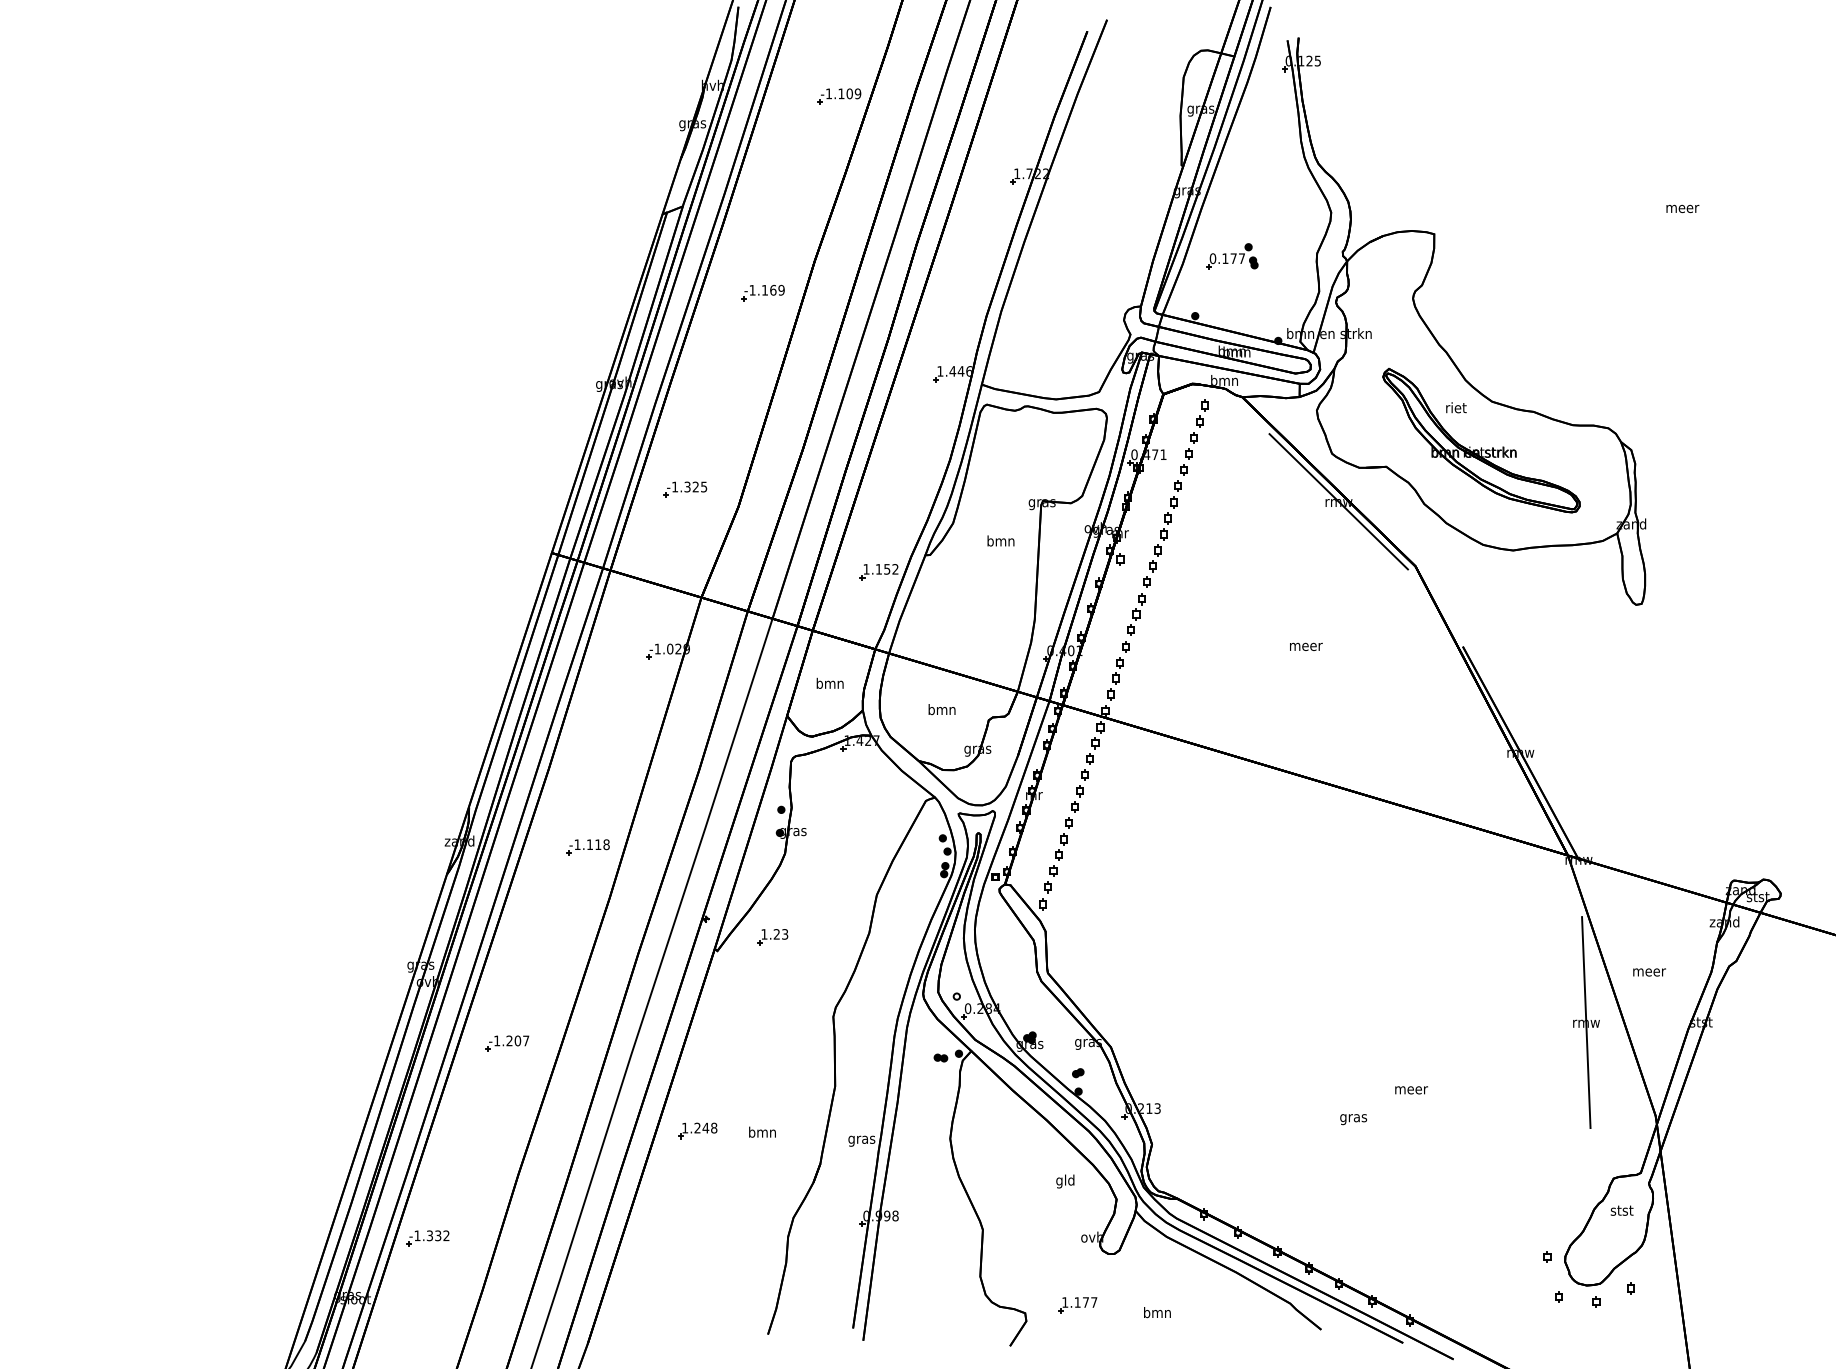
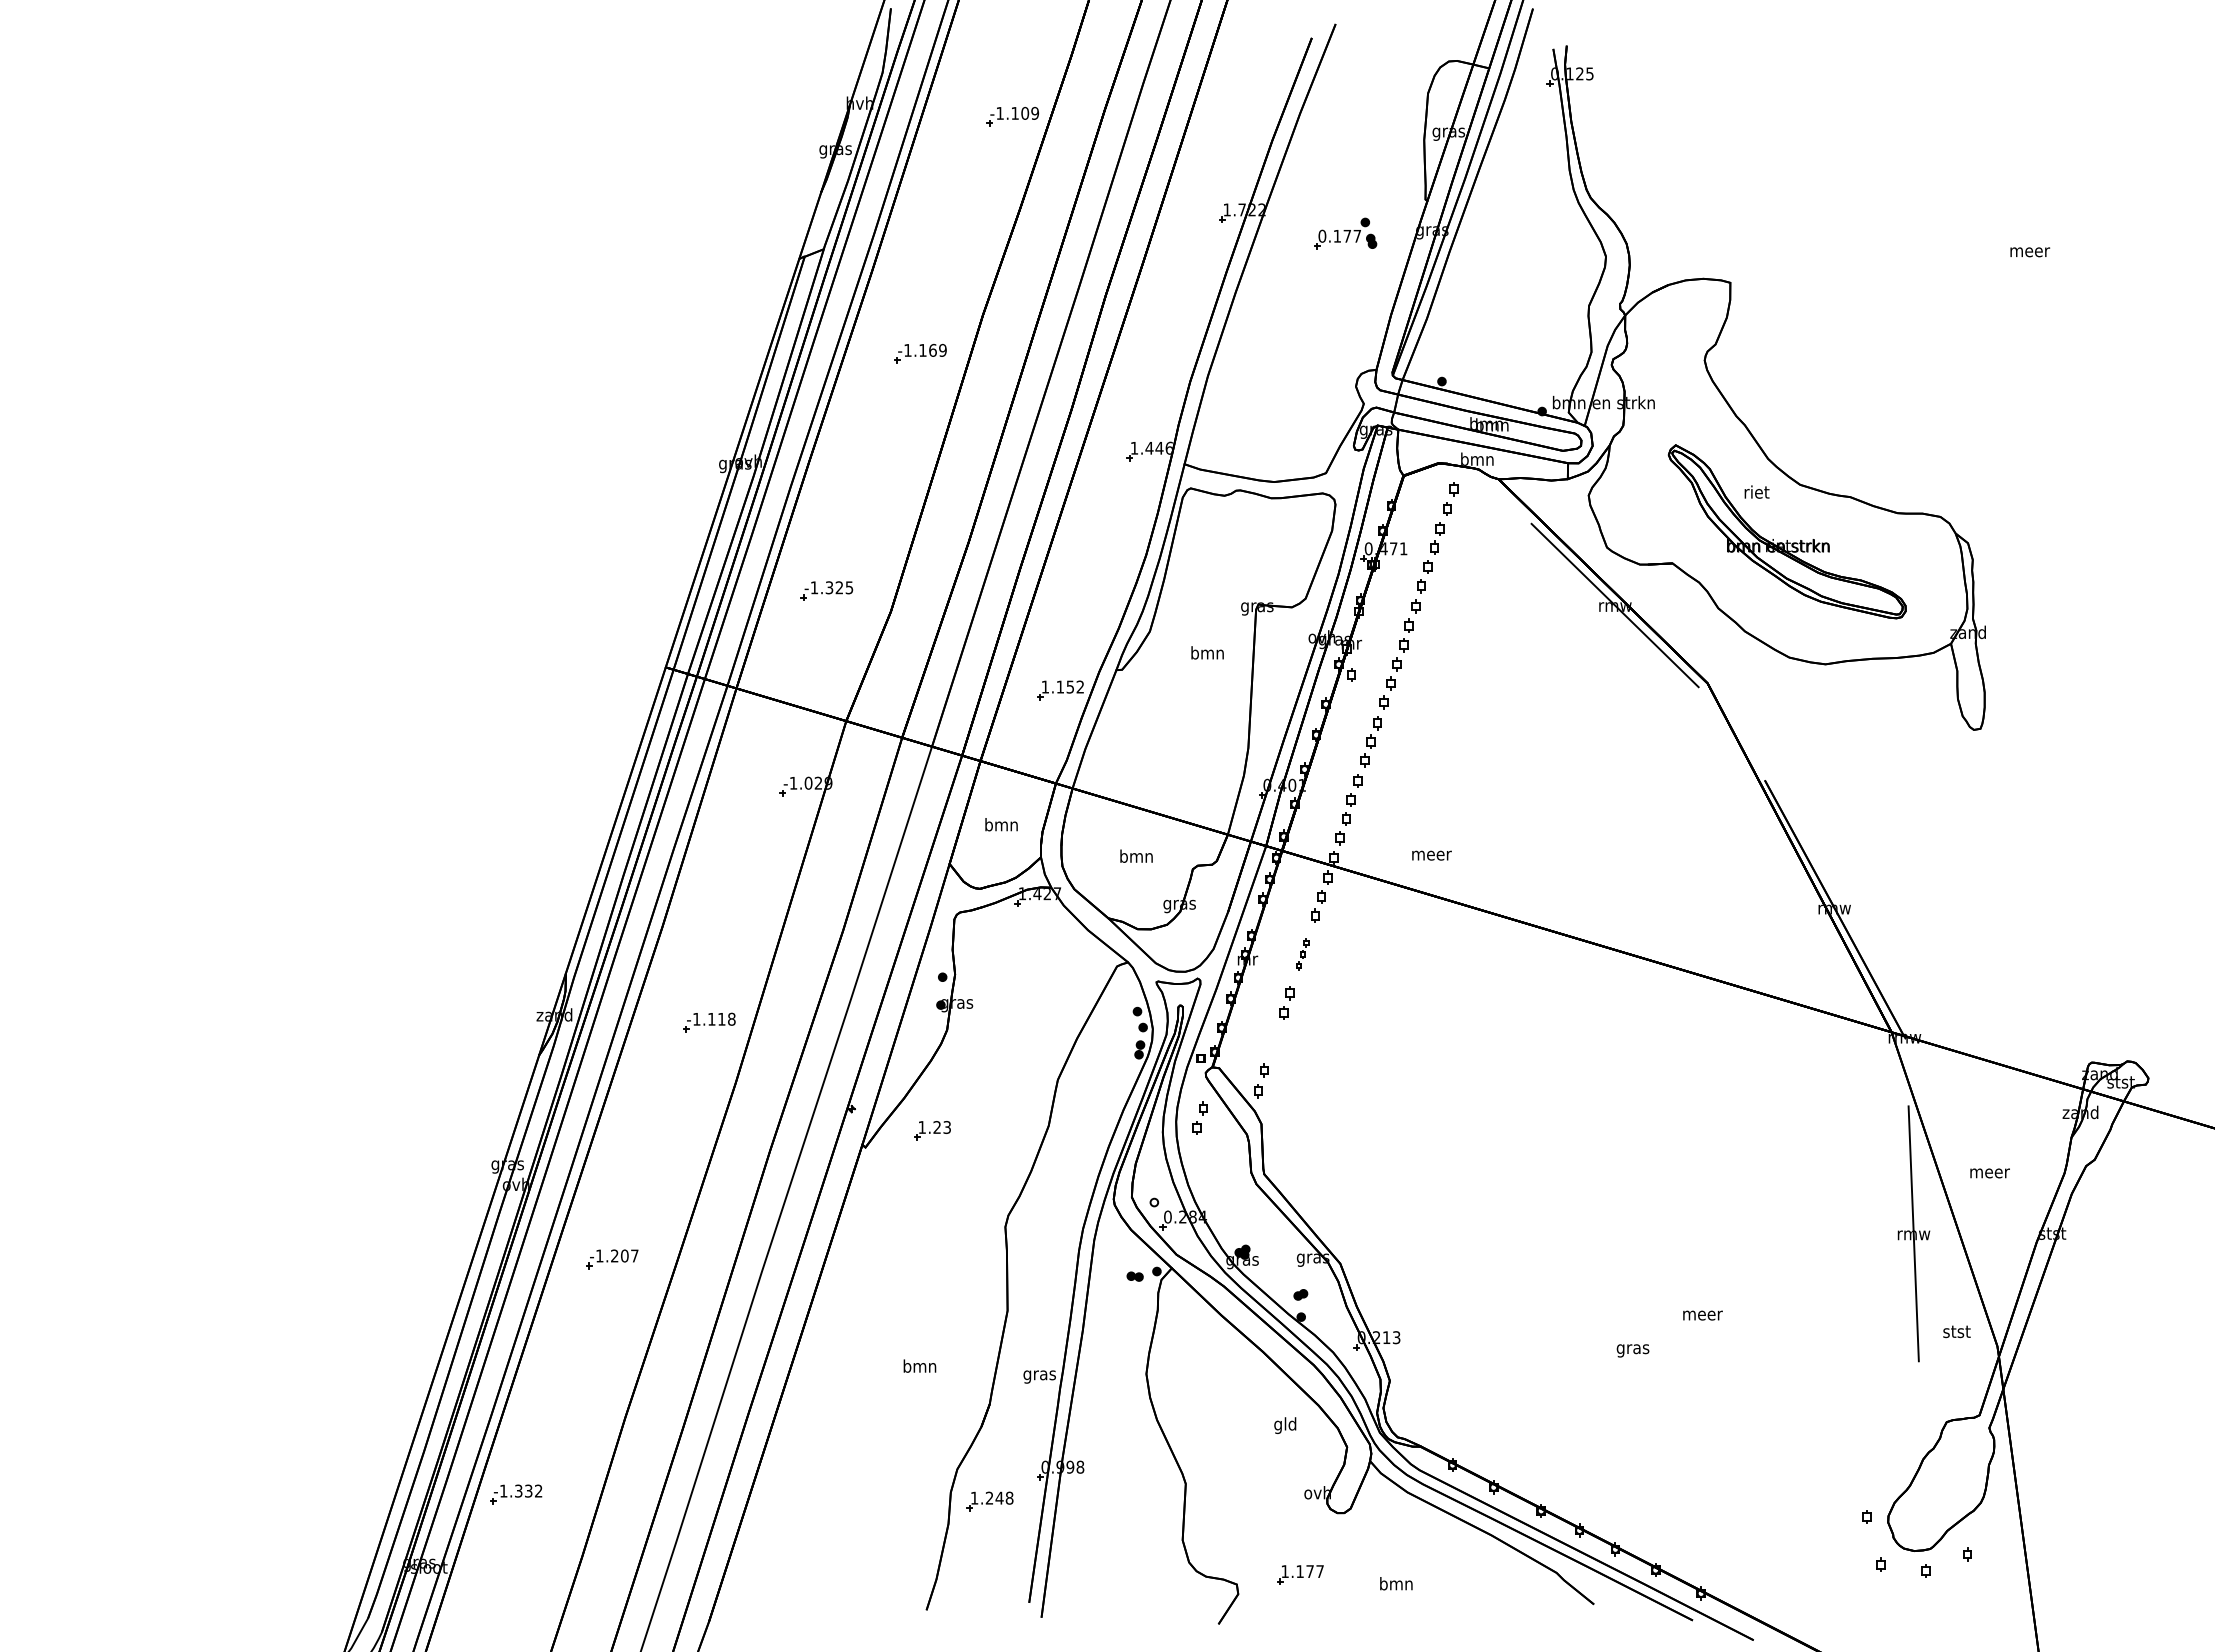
part: (1232, 256) -> (1345, 233), moved
text: (1305, 646) -> (1431, 855), moved
part: (1079, 791) -> (1302, 954), size x0.6
part: (1055, 862) -> (1199, 1117), moved
part: (697, 1130) -> (989, 1501), moved
text: (1621, 1210) -> (1956, 1331), moved

